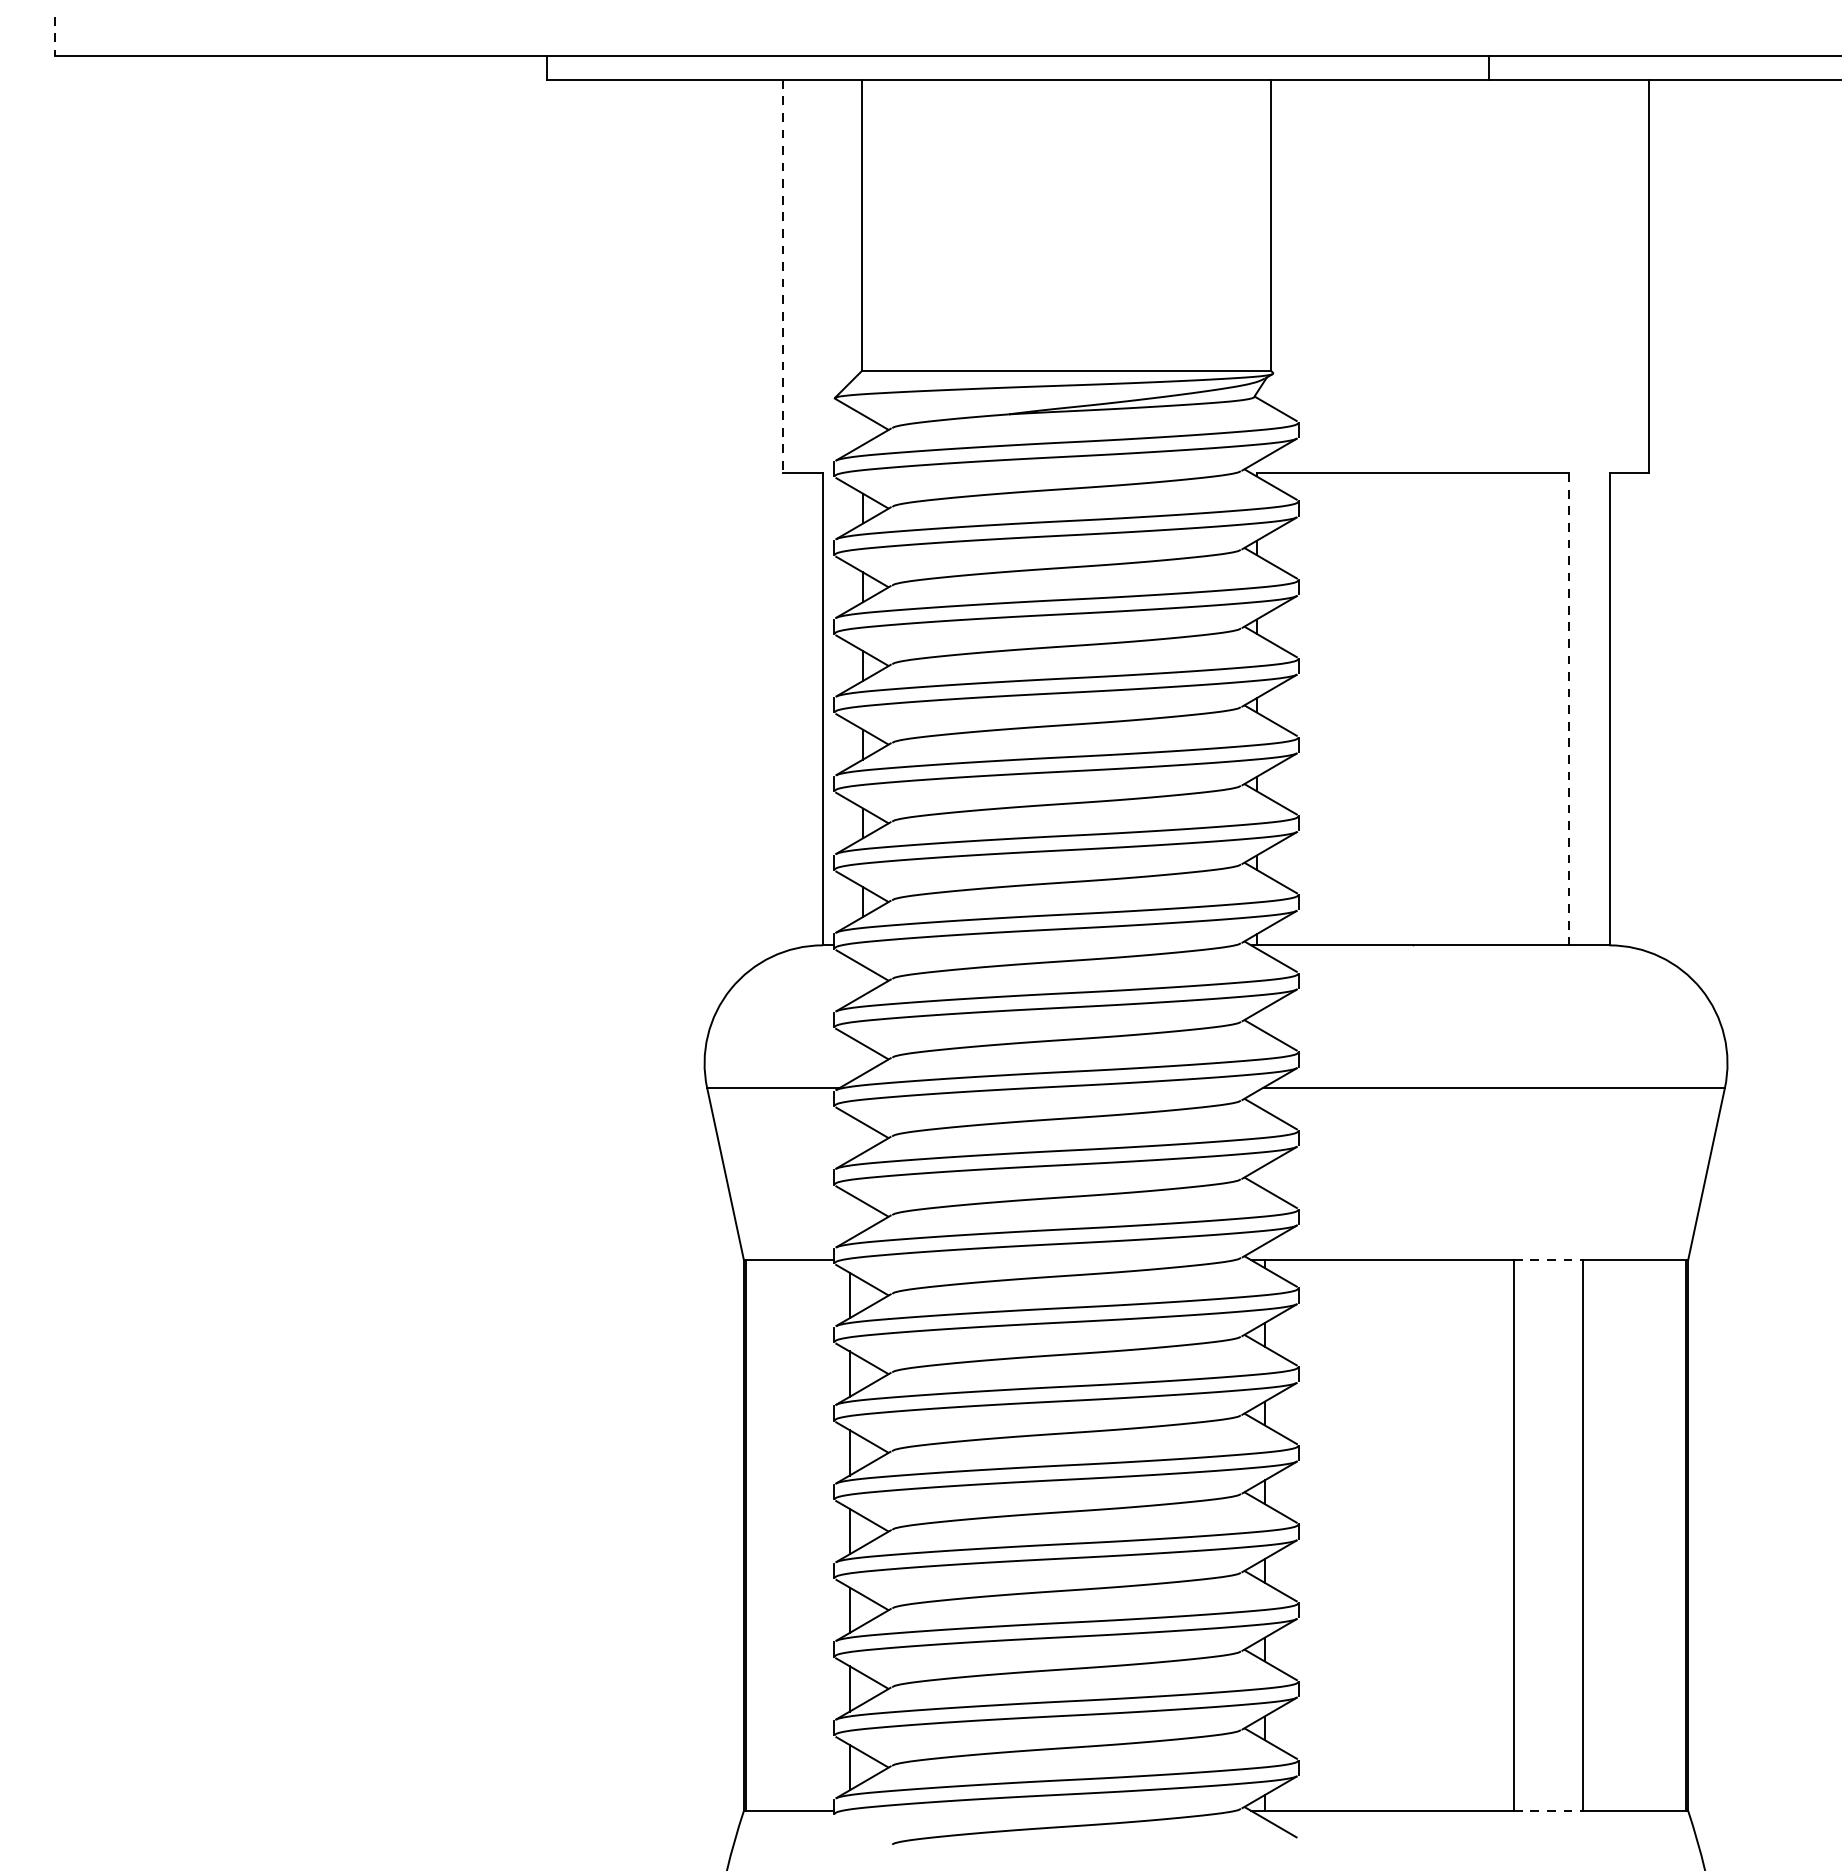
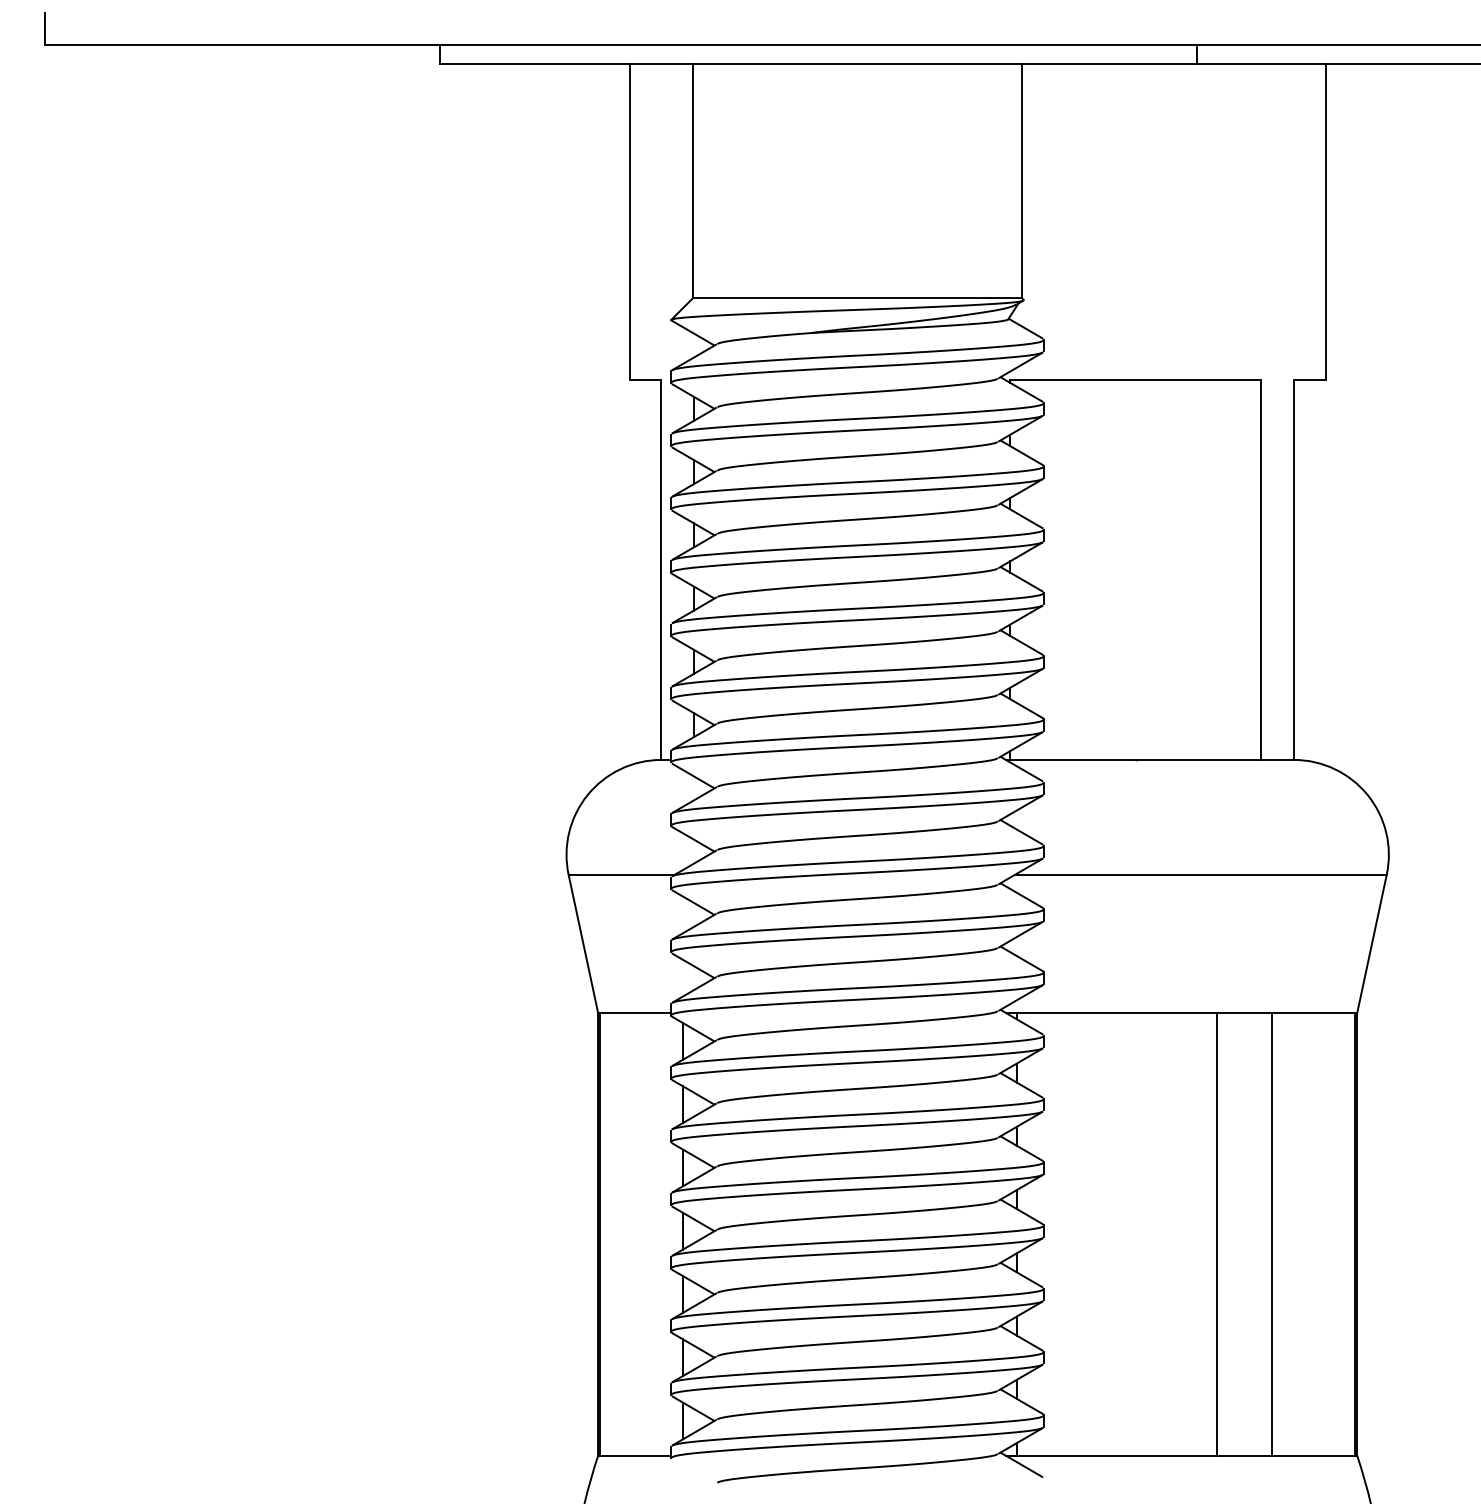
line: (55, 36) -> (44, 29), dashed -> solid
line: (782, 276) -> (629, 222), dashed -> solid
line: (1569, 709) -> (1261, 570), dashed -> solid
line: (1547, 1259) -> (1244, 1012), dashed -> solid
line: (1547, 1810) -> (1244, 1455), dashed -> solid

